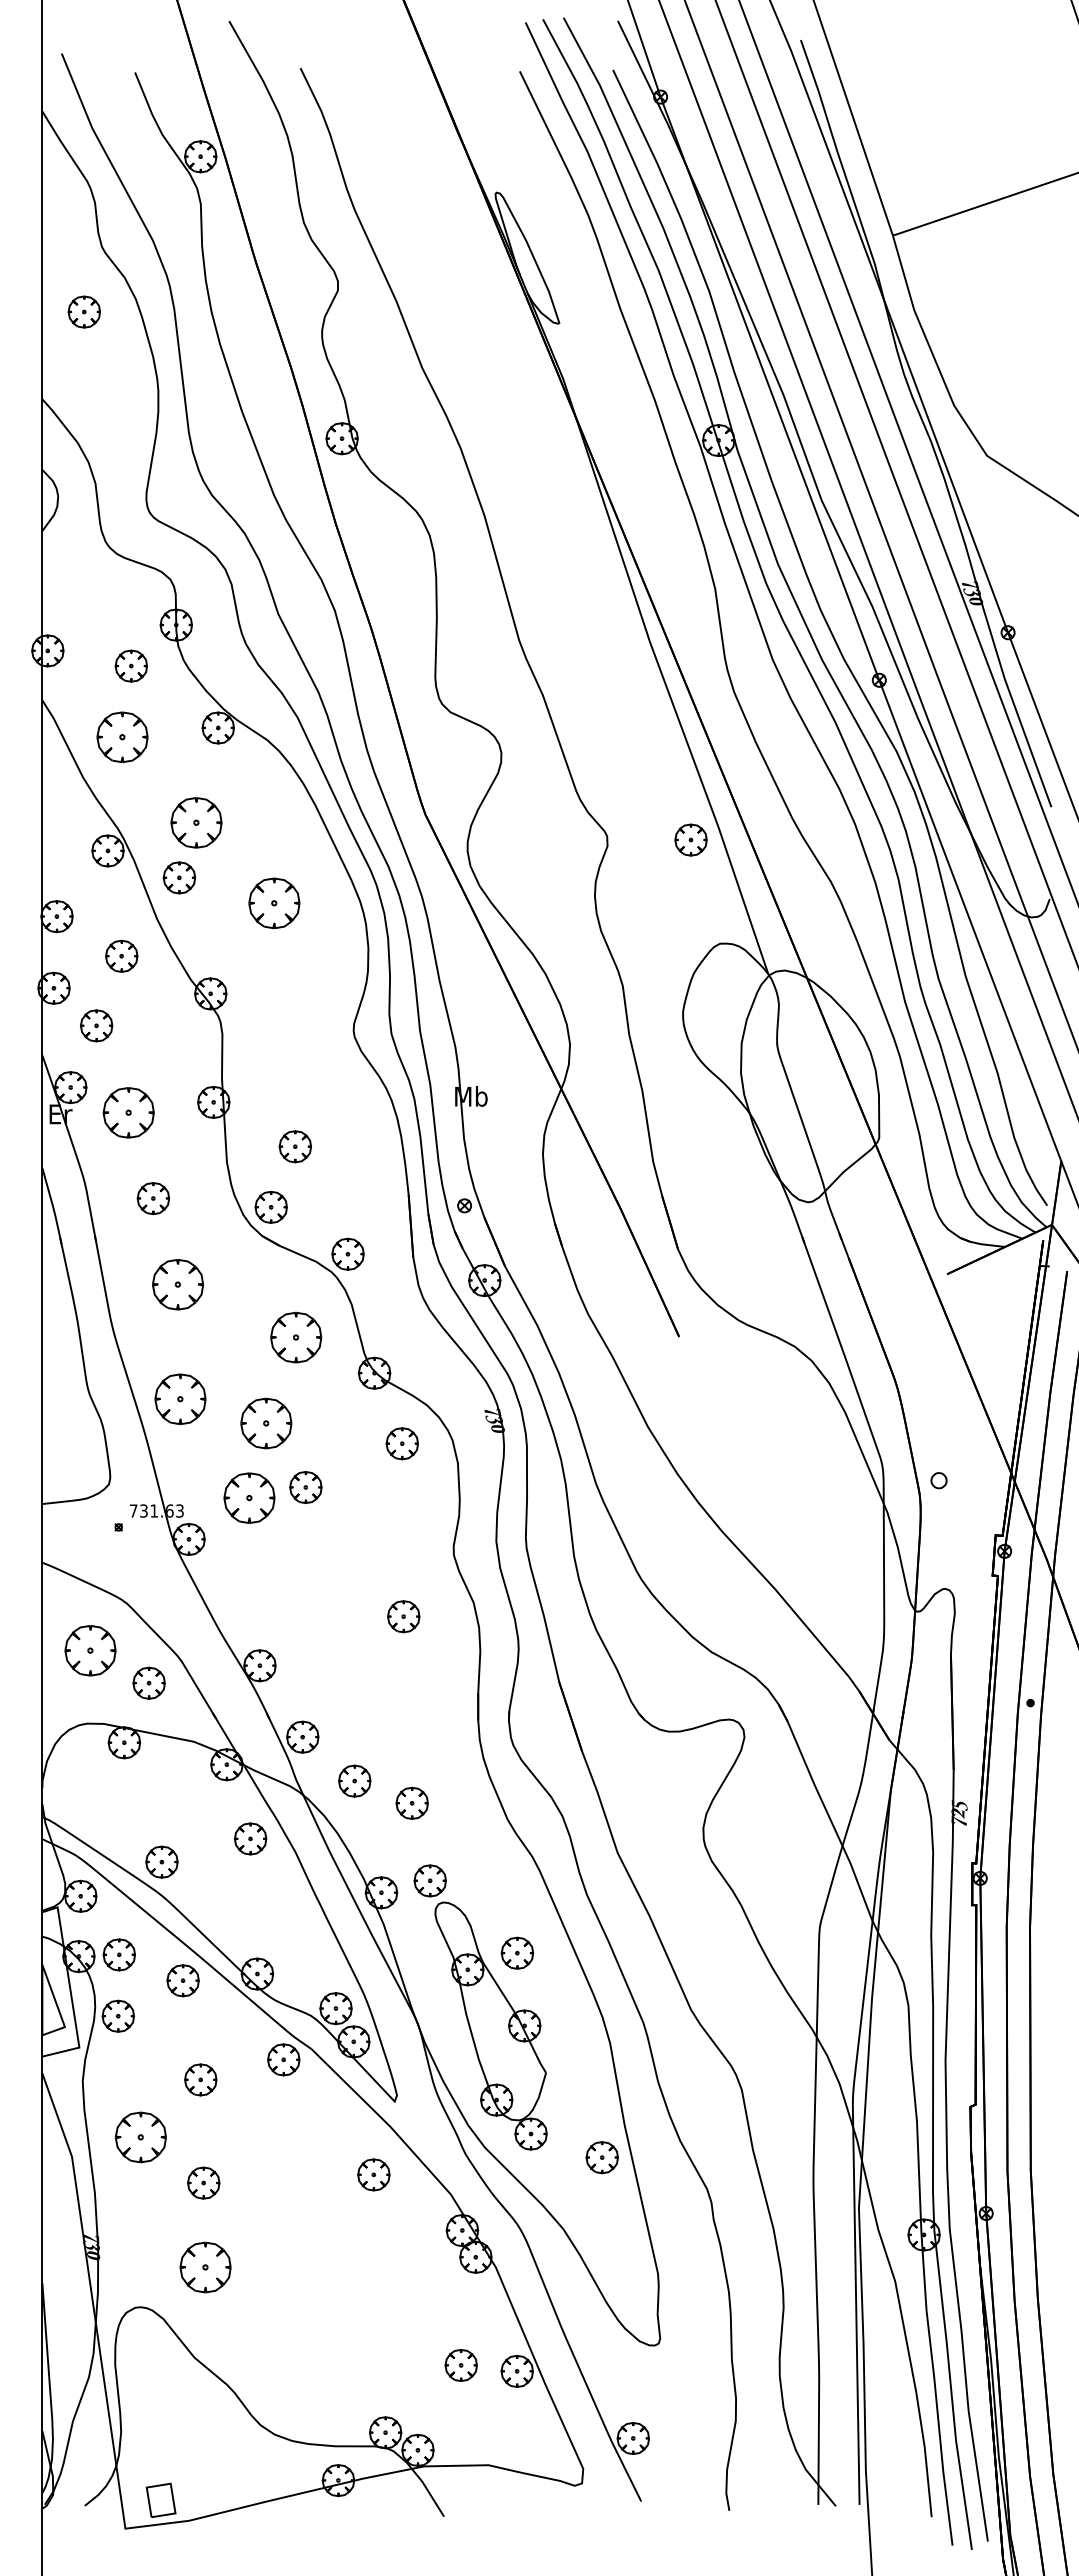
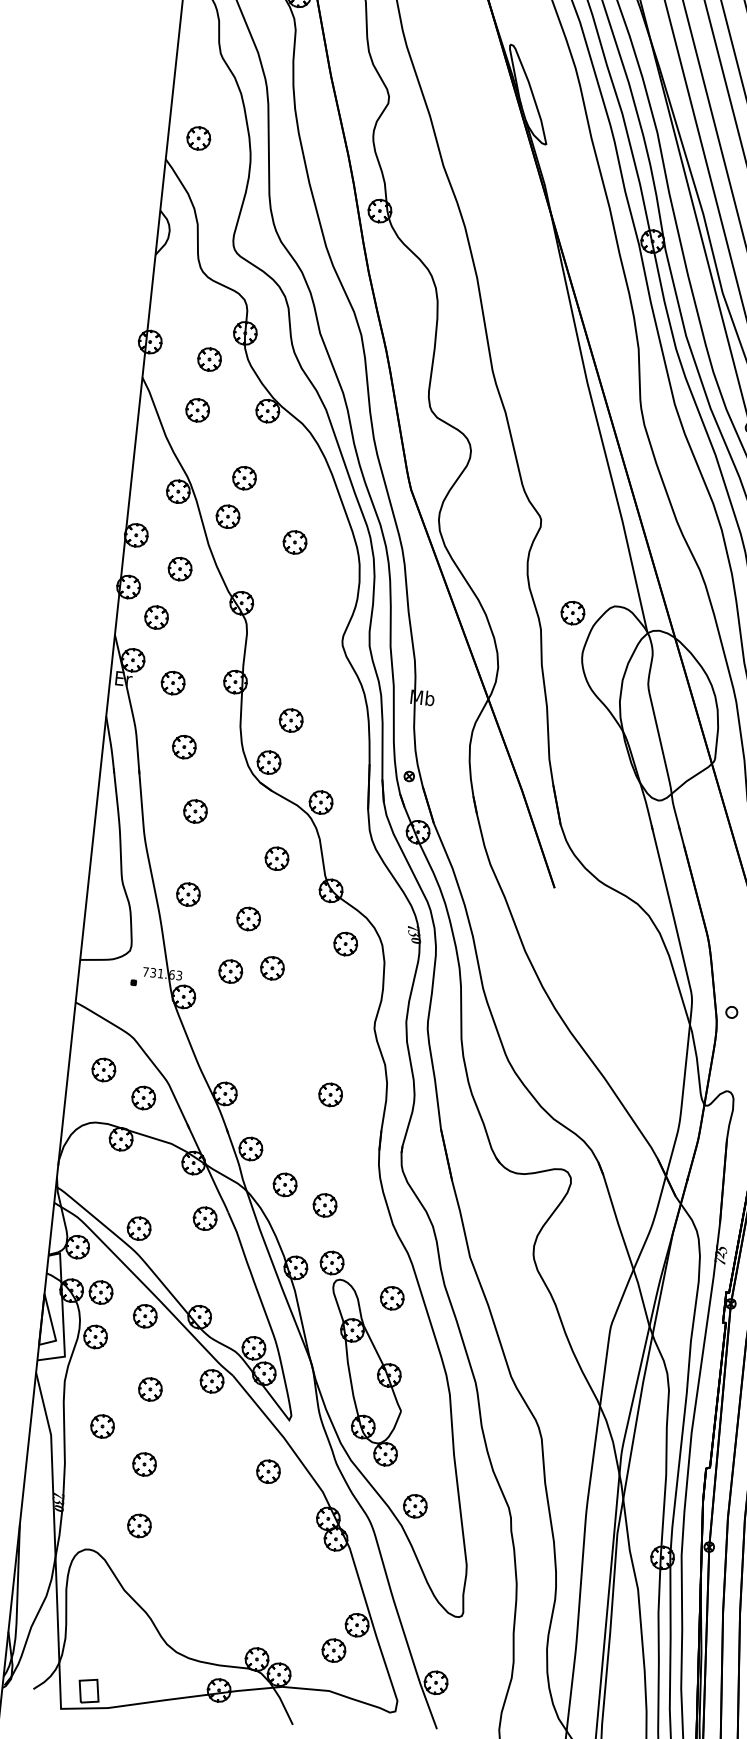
part: (83, 311) -> (198, 138), moved
part: (122, 736) -> (197, 409), size x0.62
part: (195, 822) -> (243, 477), size x0.62
part: (690, 839) -> (572, 612), moved
part: (274, 902) -> (295, 541), size x0.62
part: (128, 1112) -> (172, 682), size x0.62
part: (177, 1284) -> (195, 811), size x0.62
part: (295, 1336) -> (276, 858), size x0.62
part: (180, 1398) -> (188, 894), size x0.62
part: (265, 1423) -> (248, 918), size x0.62
part: (249, 1497) -> (230, 971), size x0.62
part: (403, 1616) -> (330, 1094), moved
part: (90, 1650) -> (103, 1069), size x0.62
part: (517, 1952) -> (392, 1297), moved
part: (140, 2137) -> (102, 1426), size x0.62
part: (601, 2157) -> (414, 1506), moved
part: (205, 2267) -> (139, 1525), size x0.62
part: (460, 2365) -> (333, 1650), moved

